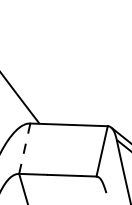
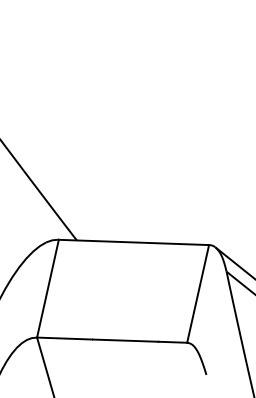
line: (24, 148) -> (47, 288), dashed -> solid

